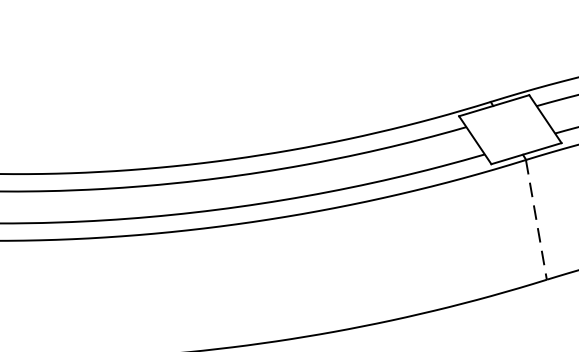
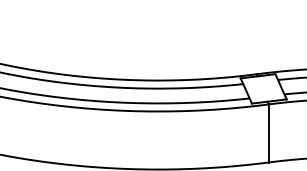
line: (536, 219) -> (268, 133), dashed -> solid

